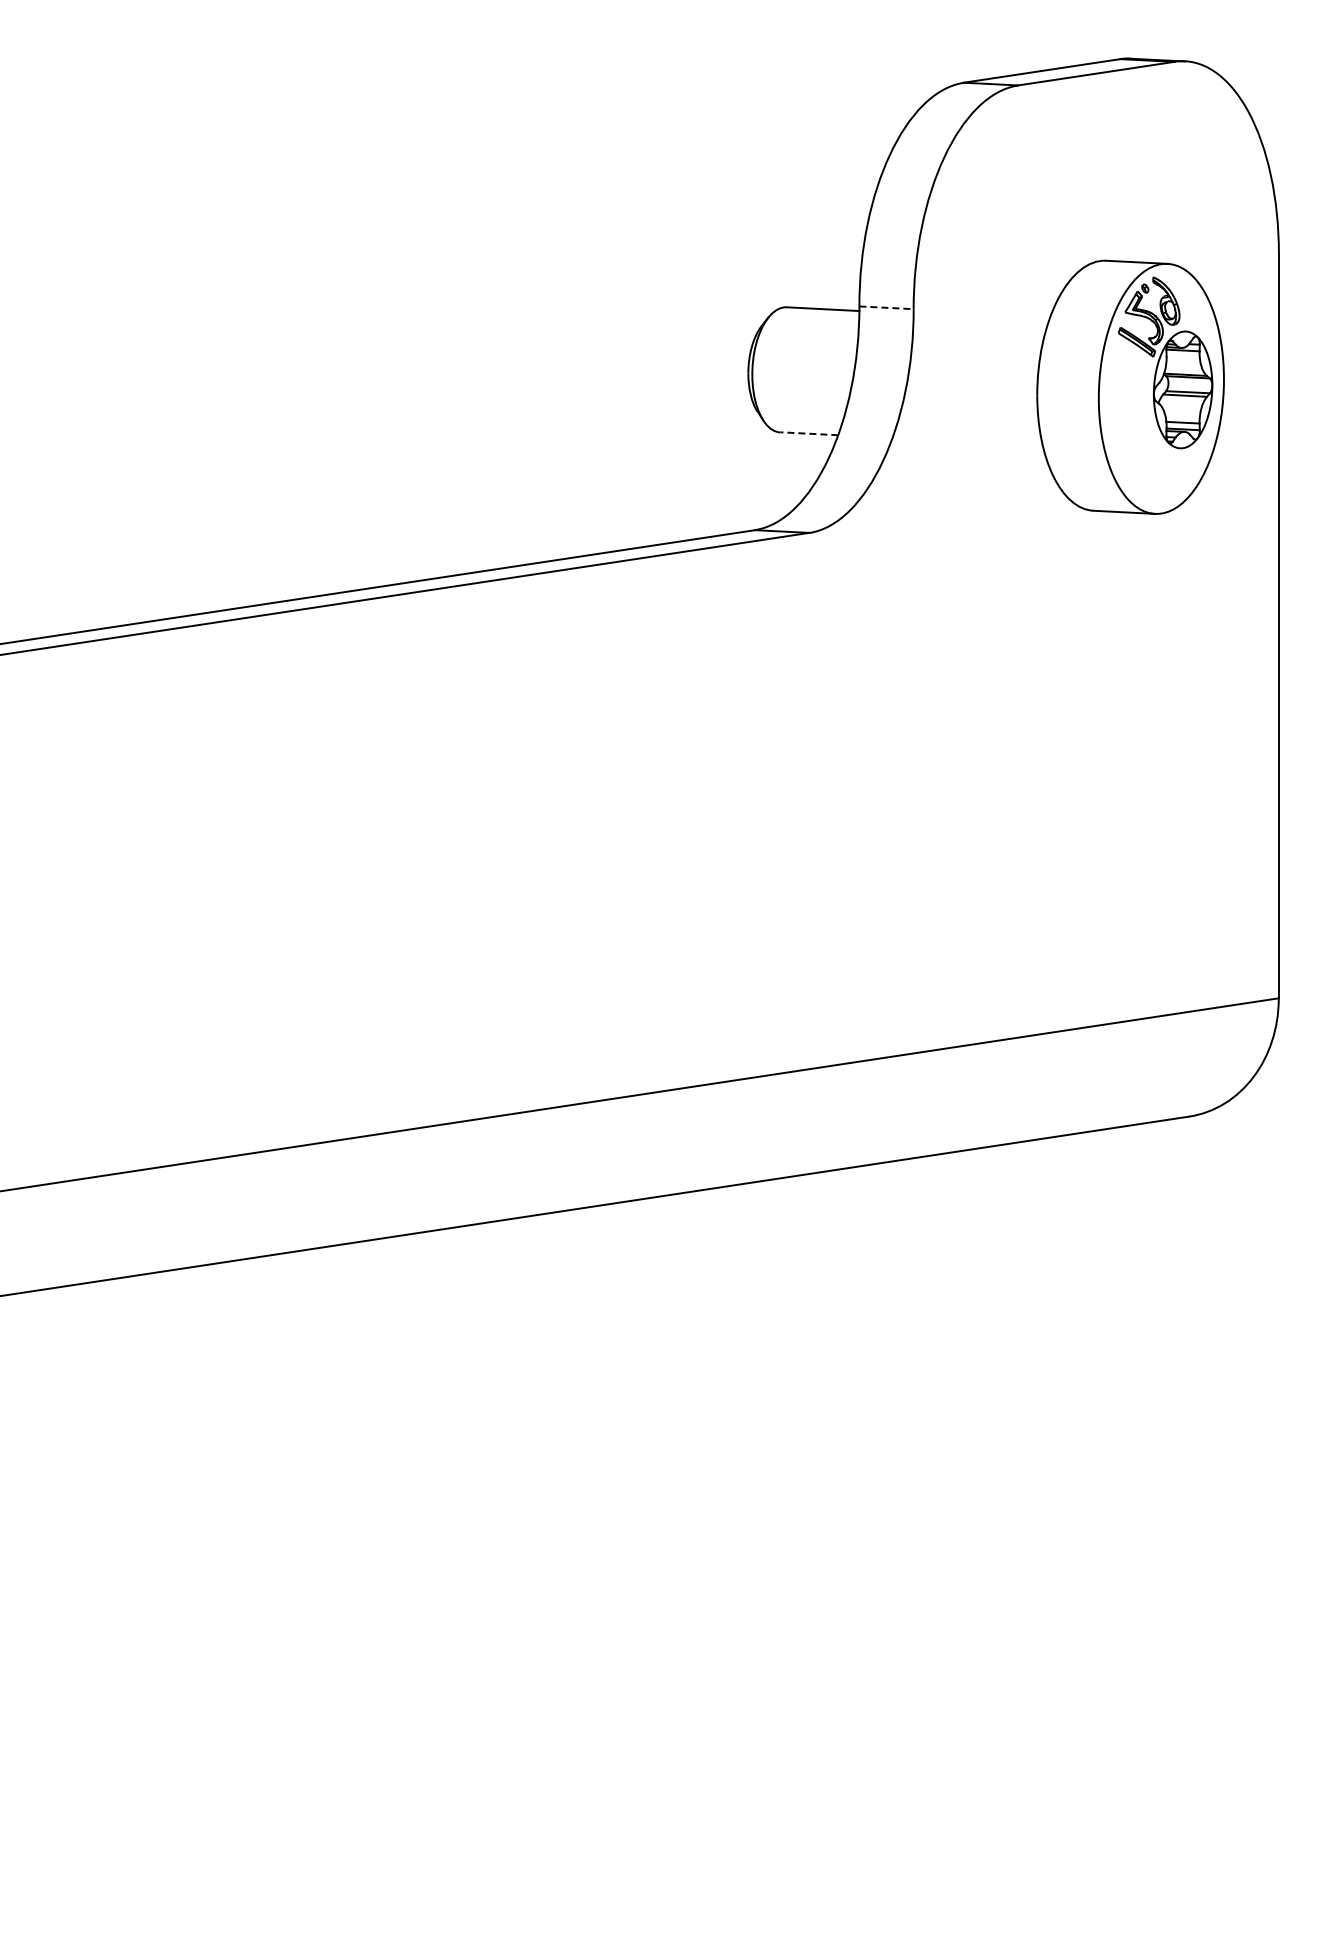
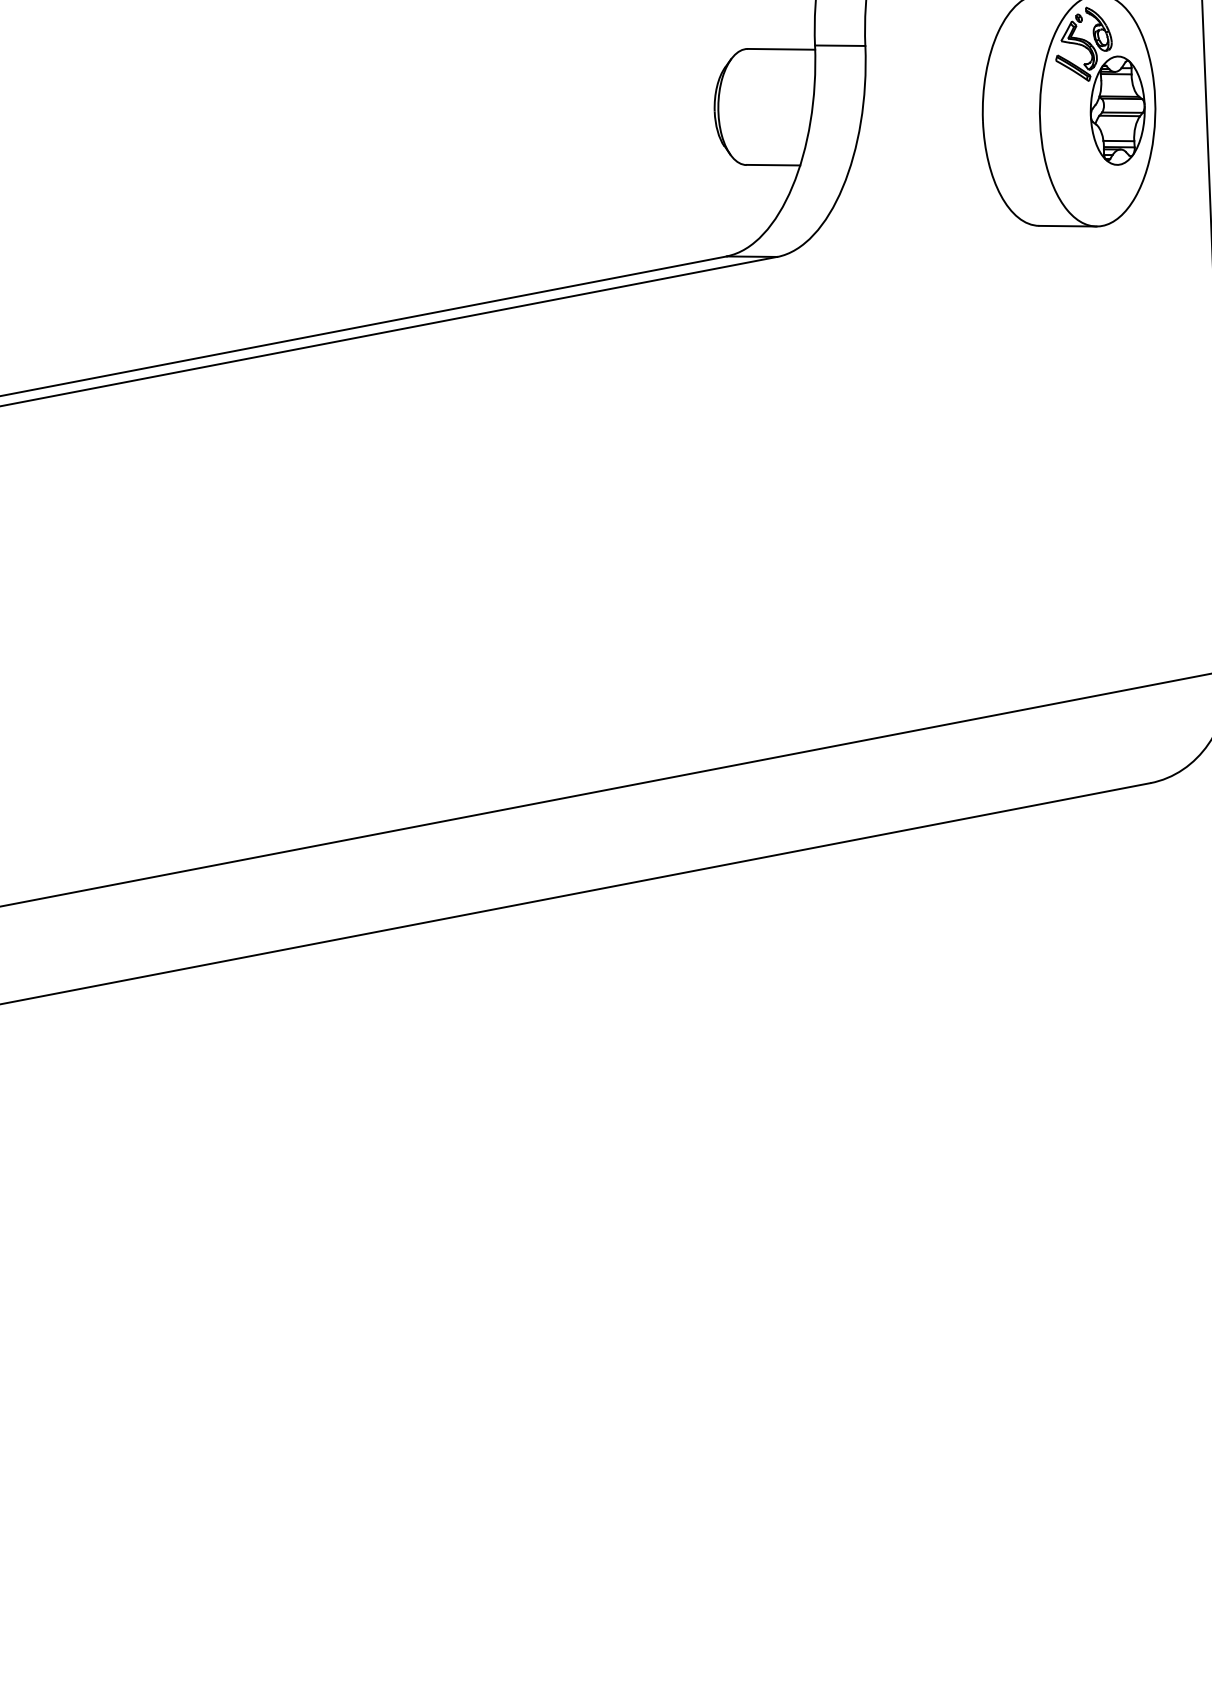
line: (887, 307) -> (841, 45), dashed -> solid
line: (809, 433) -> (773, 164), dashed -> solid

